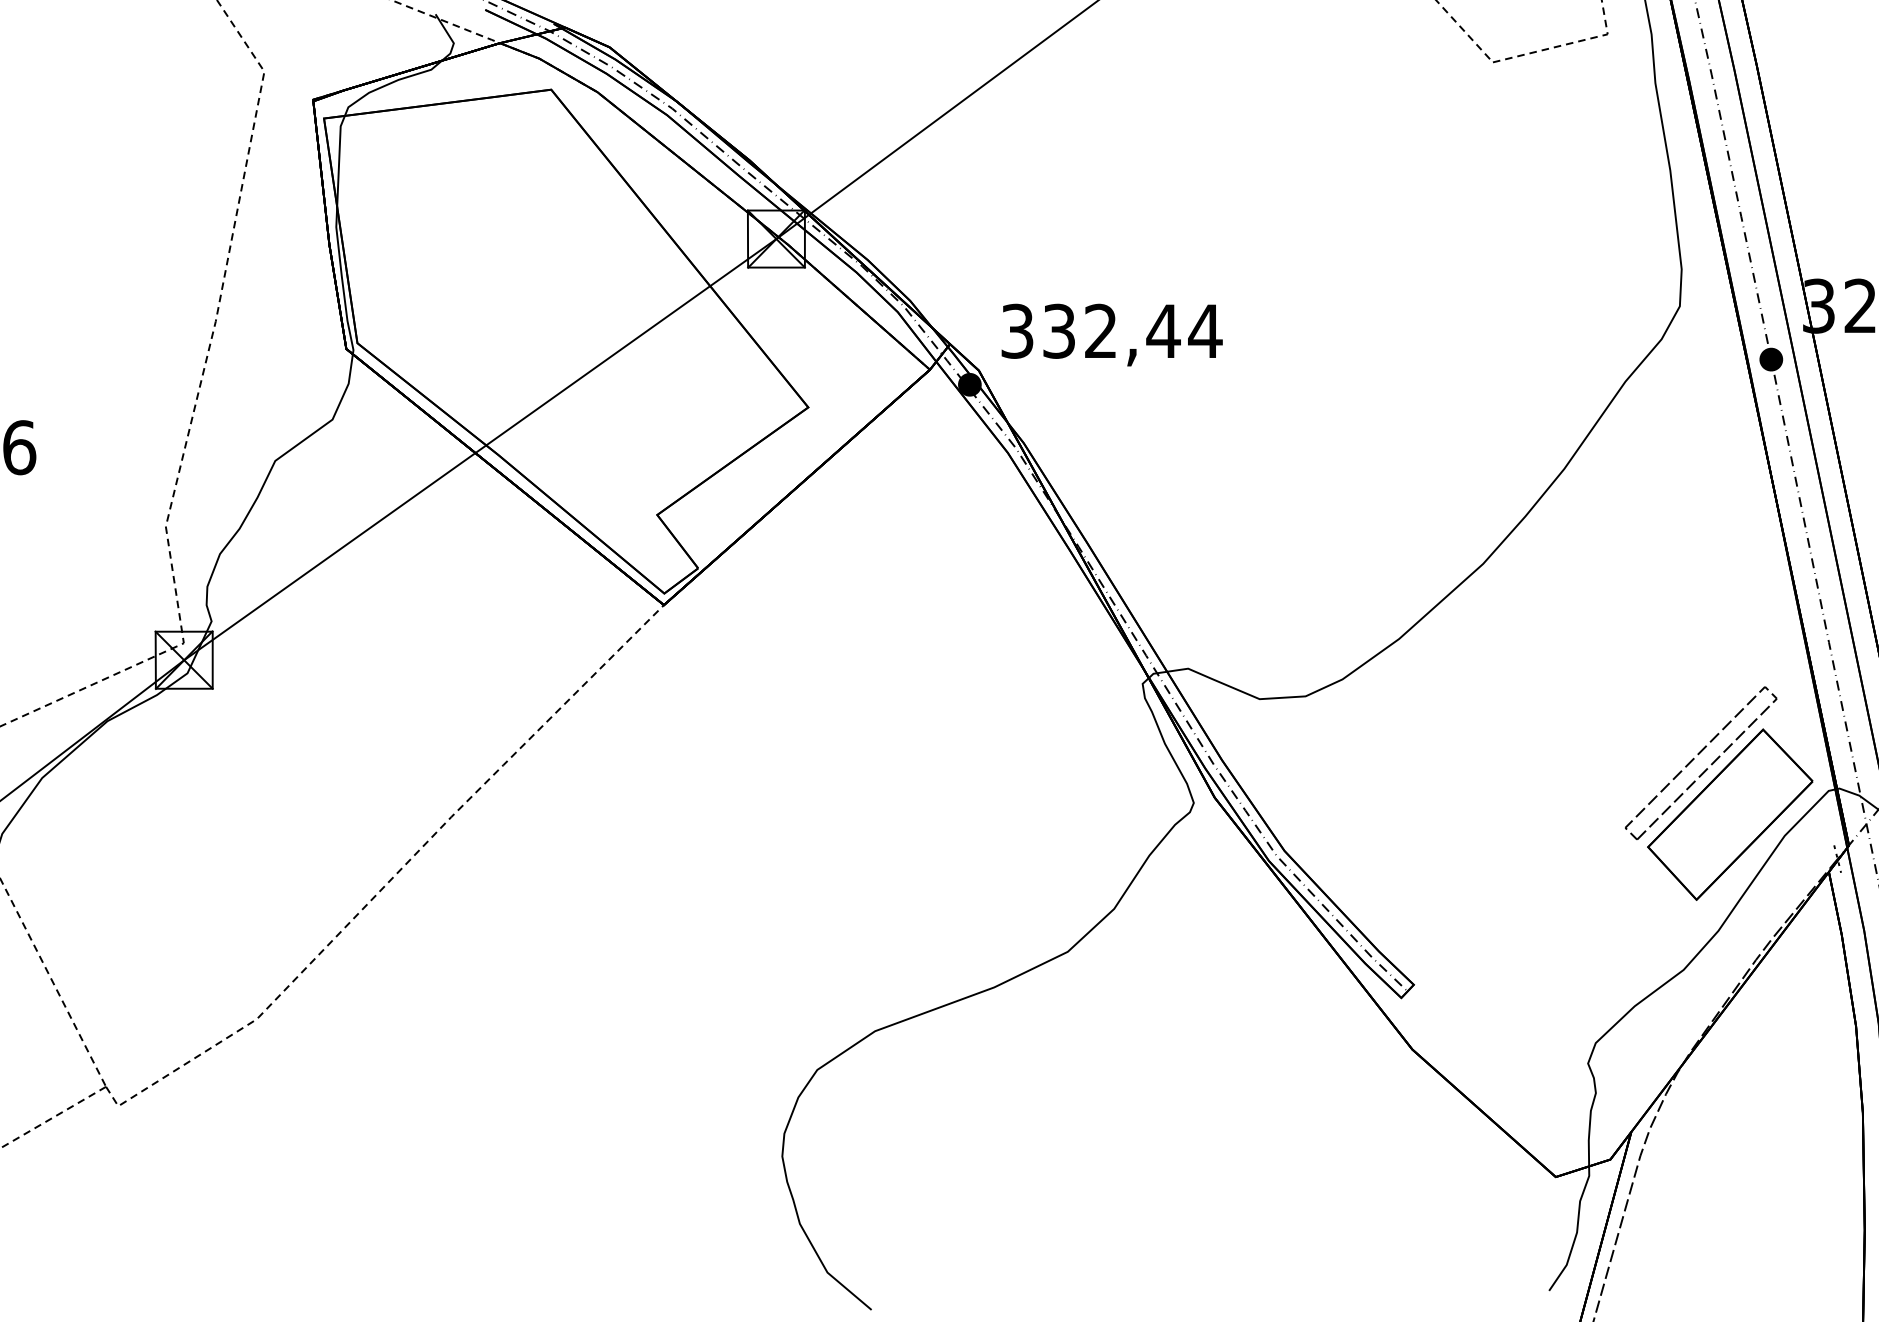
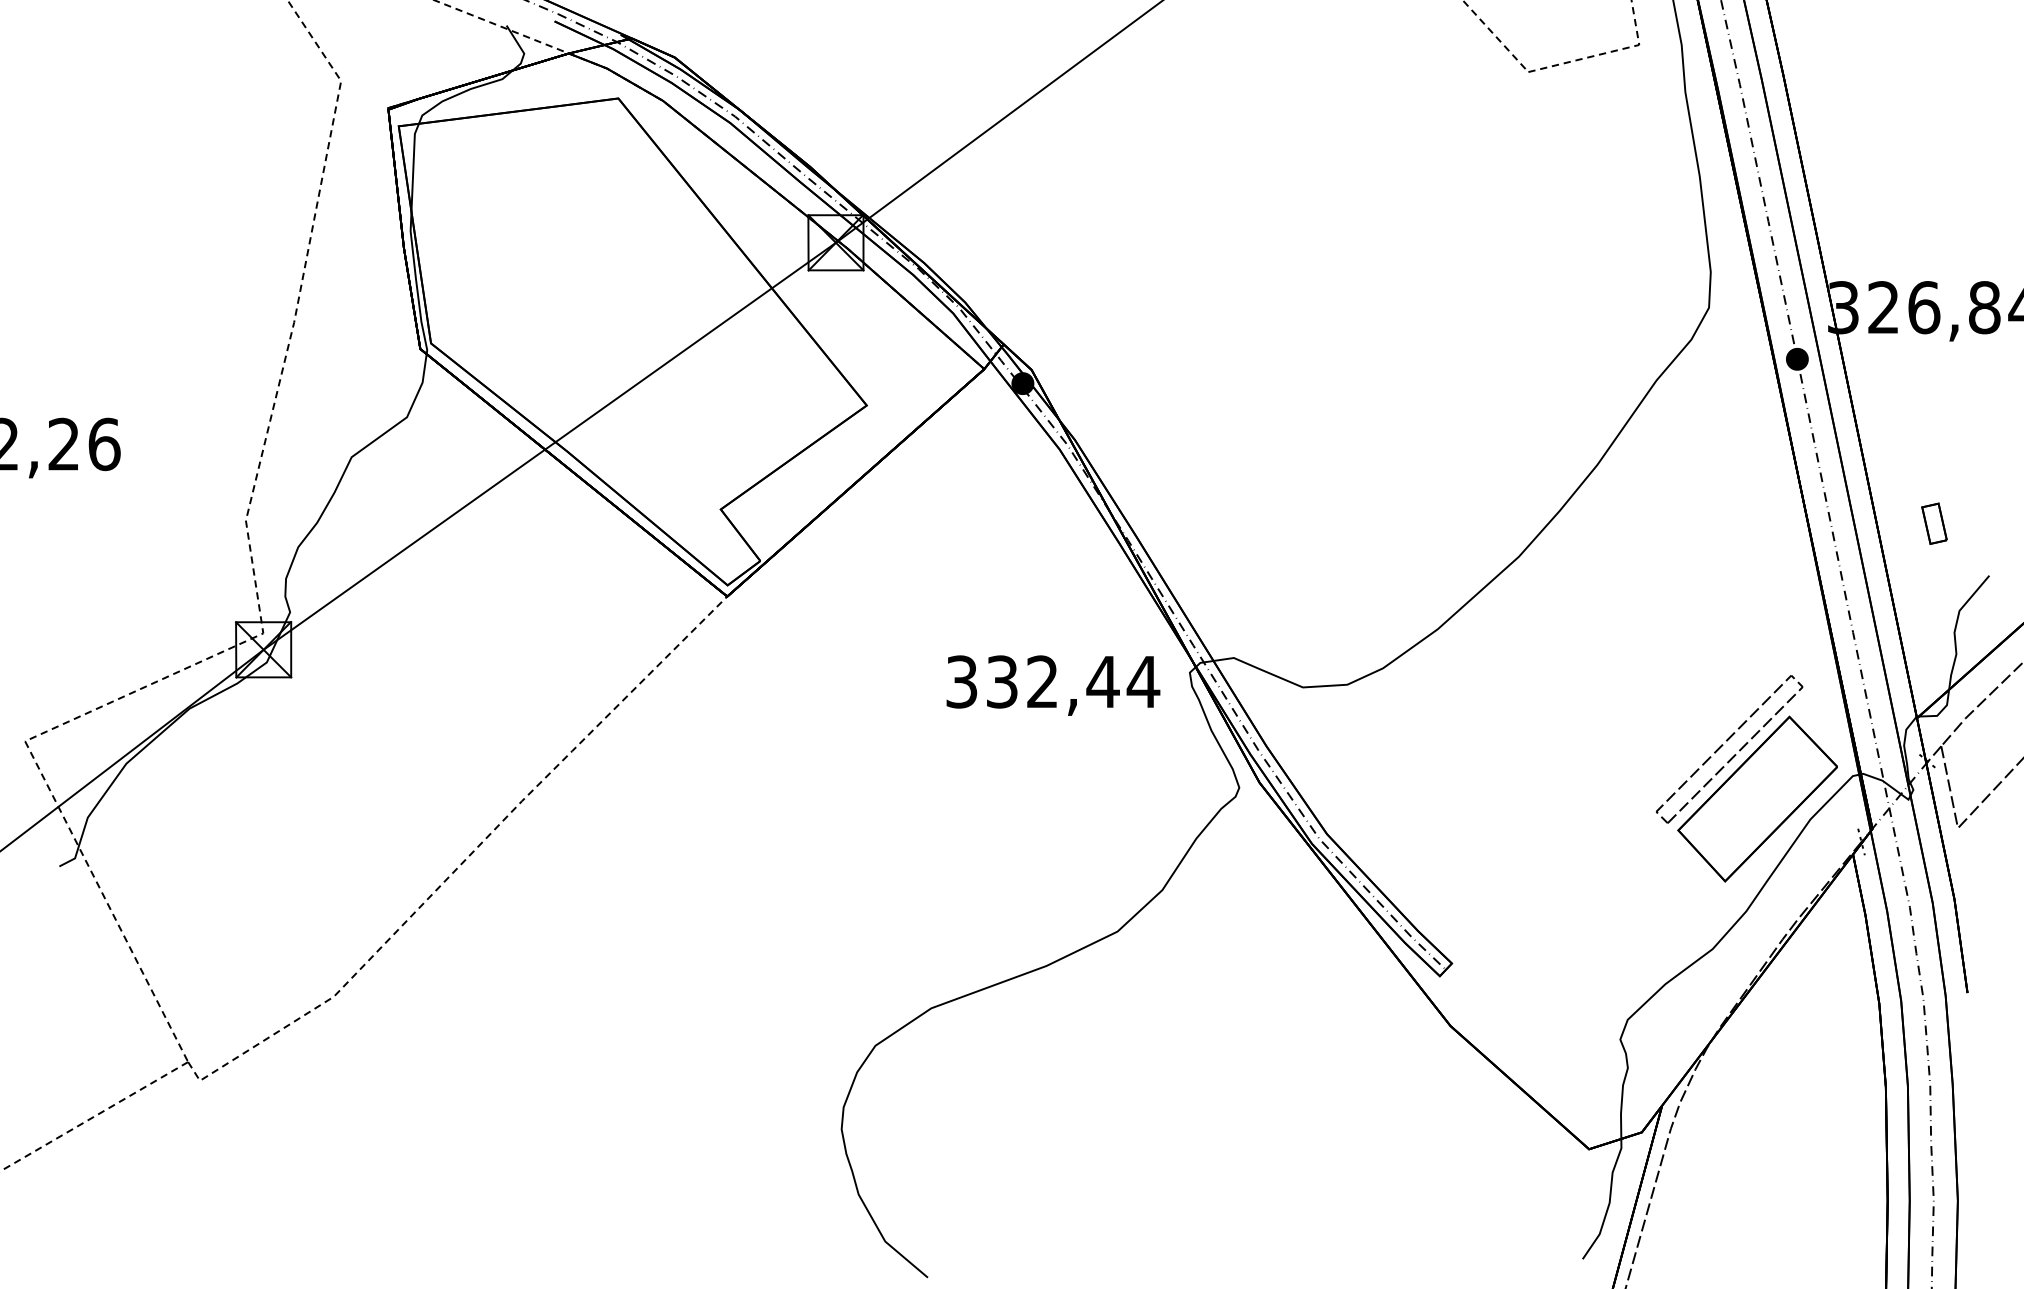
text: (1112, 334) -> (1053, 685), moved

